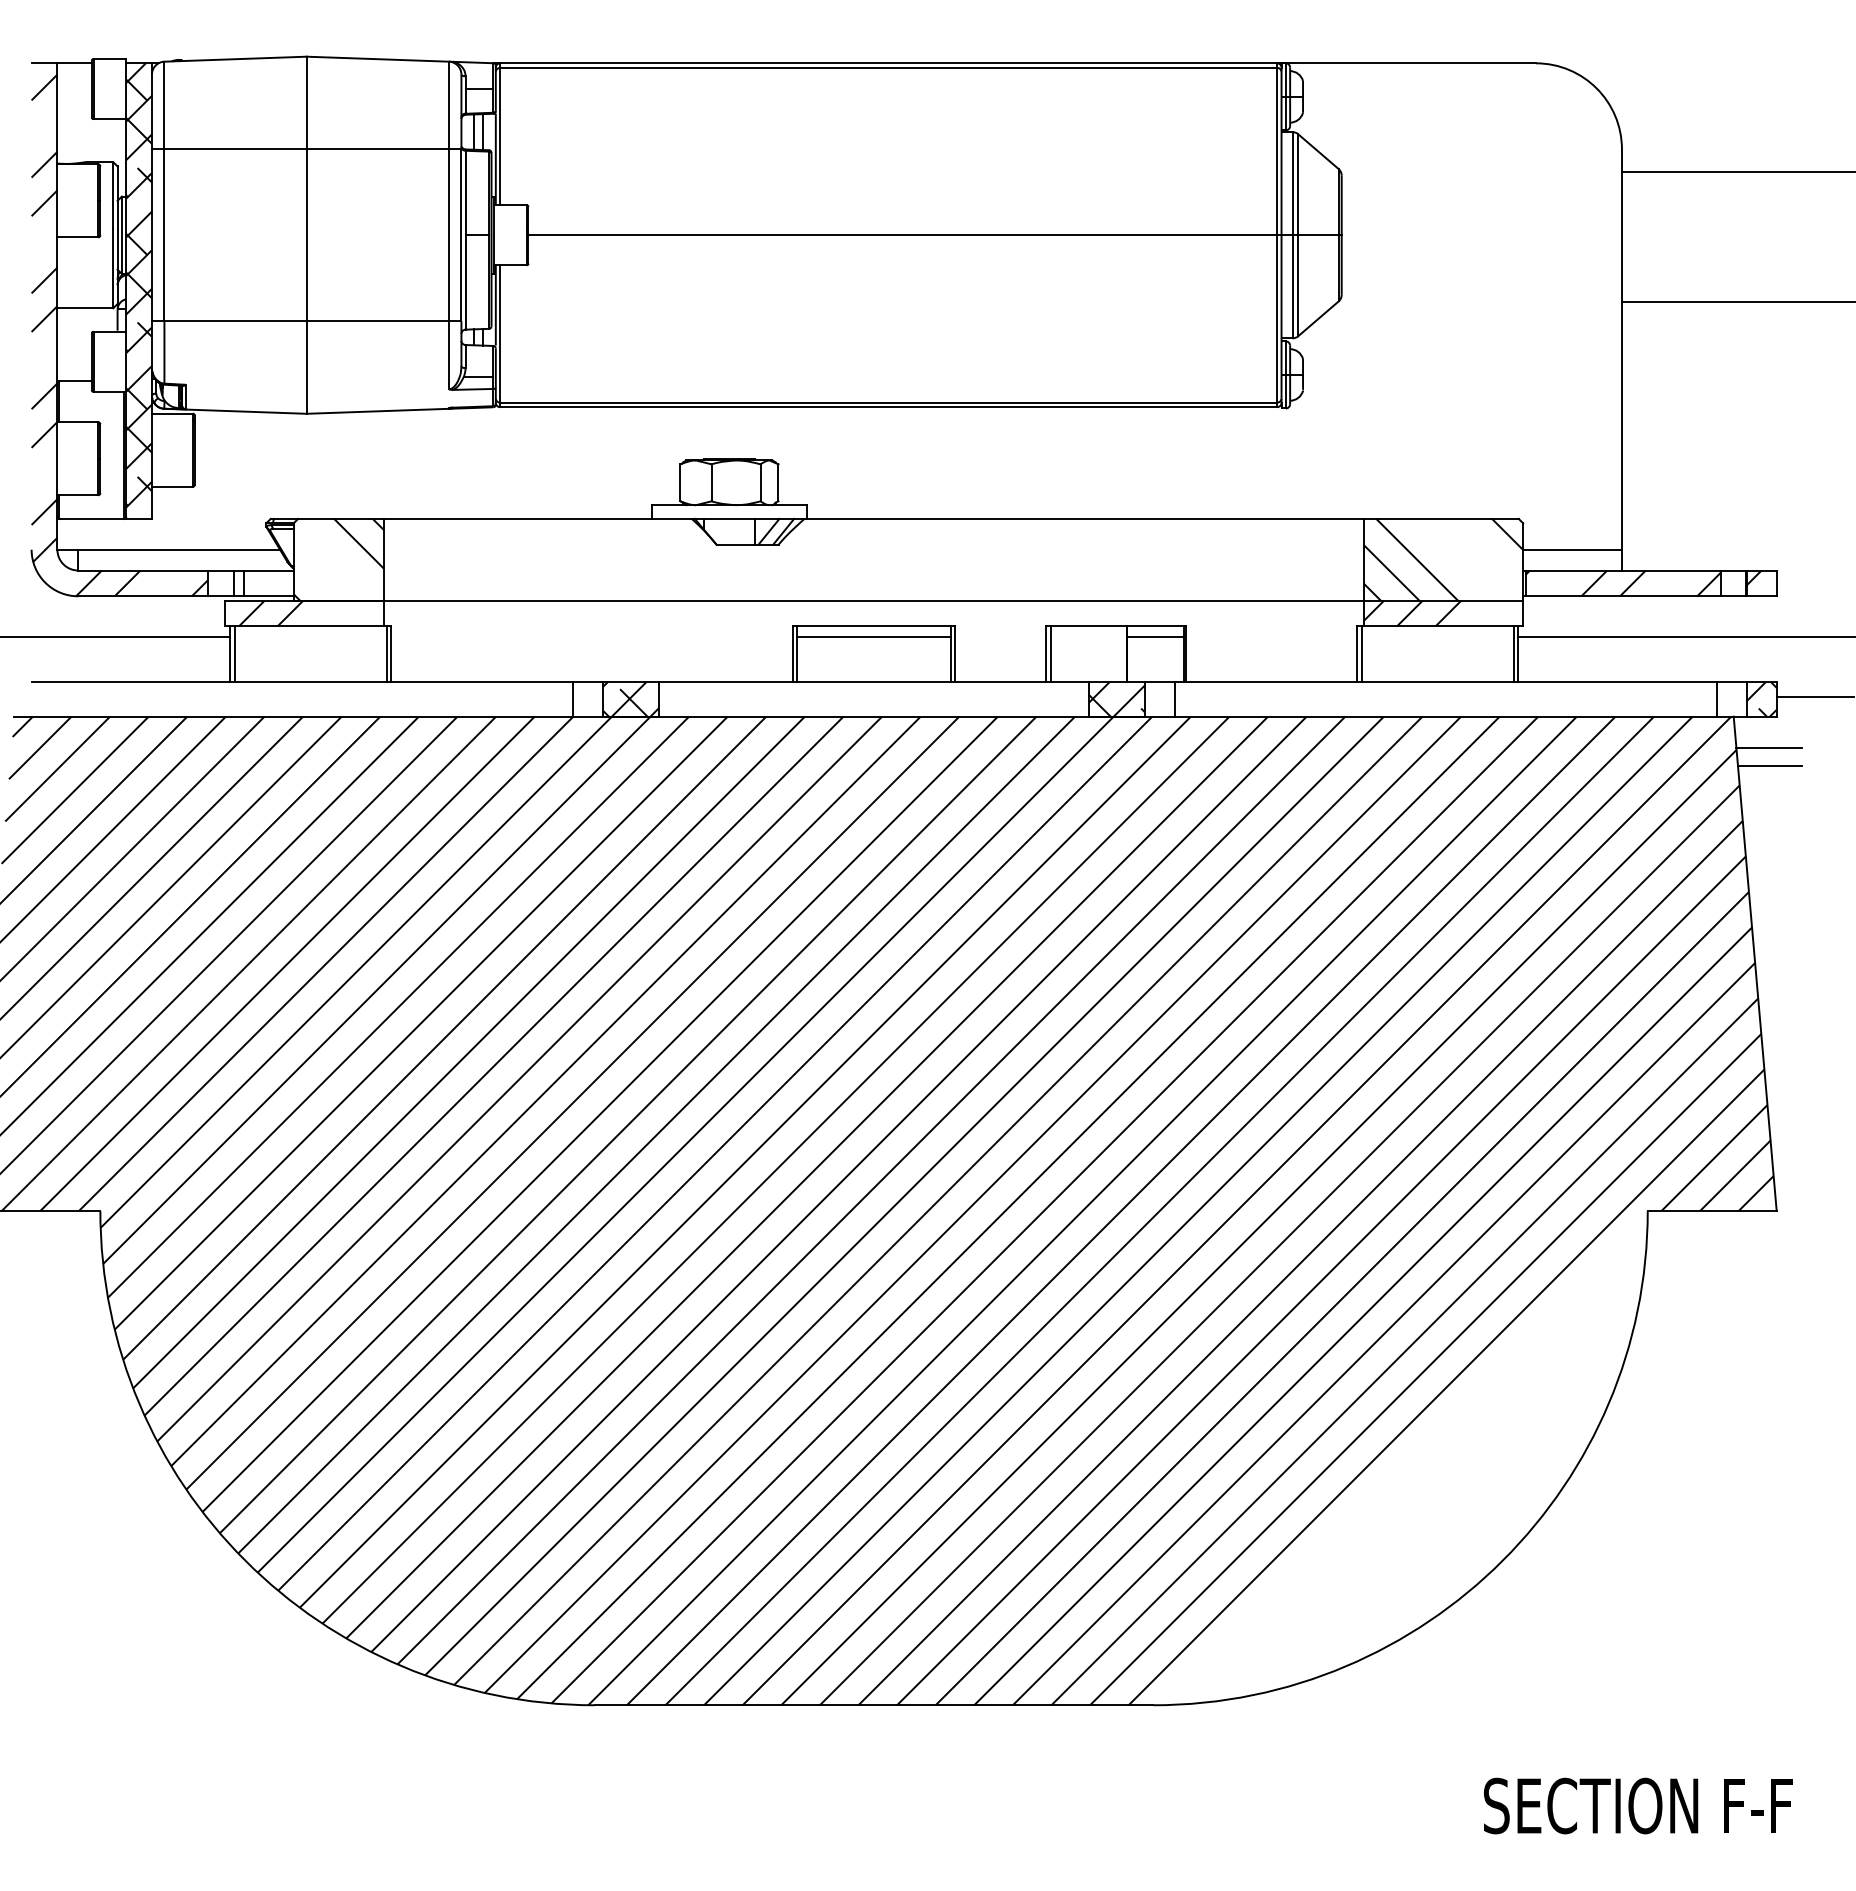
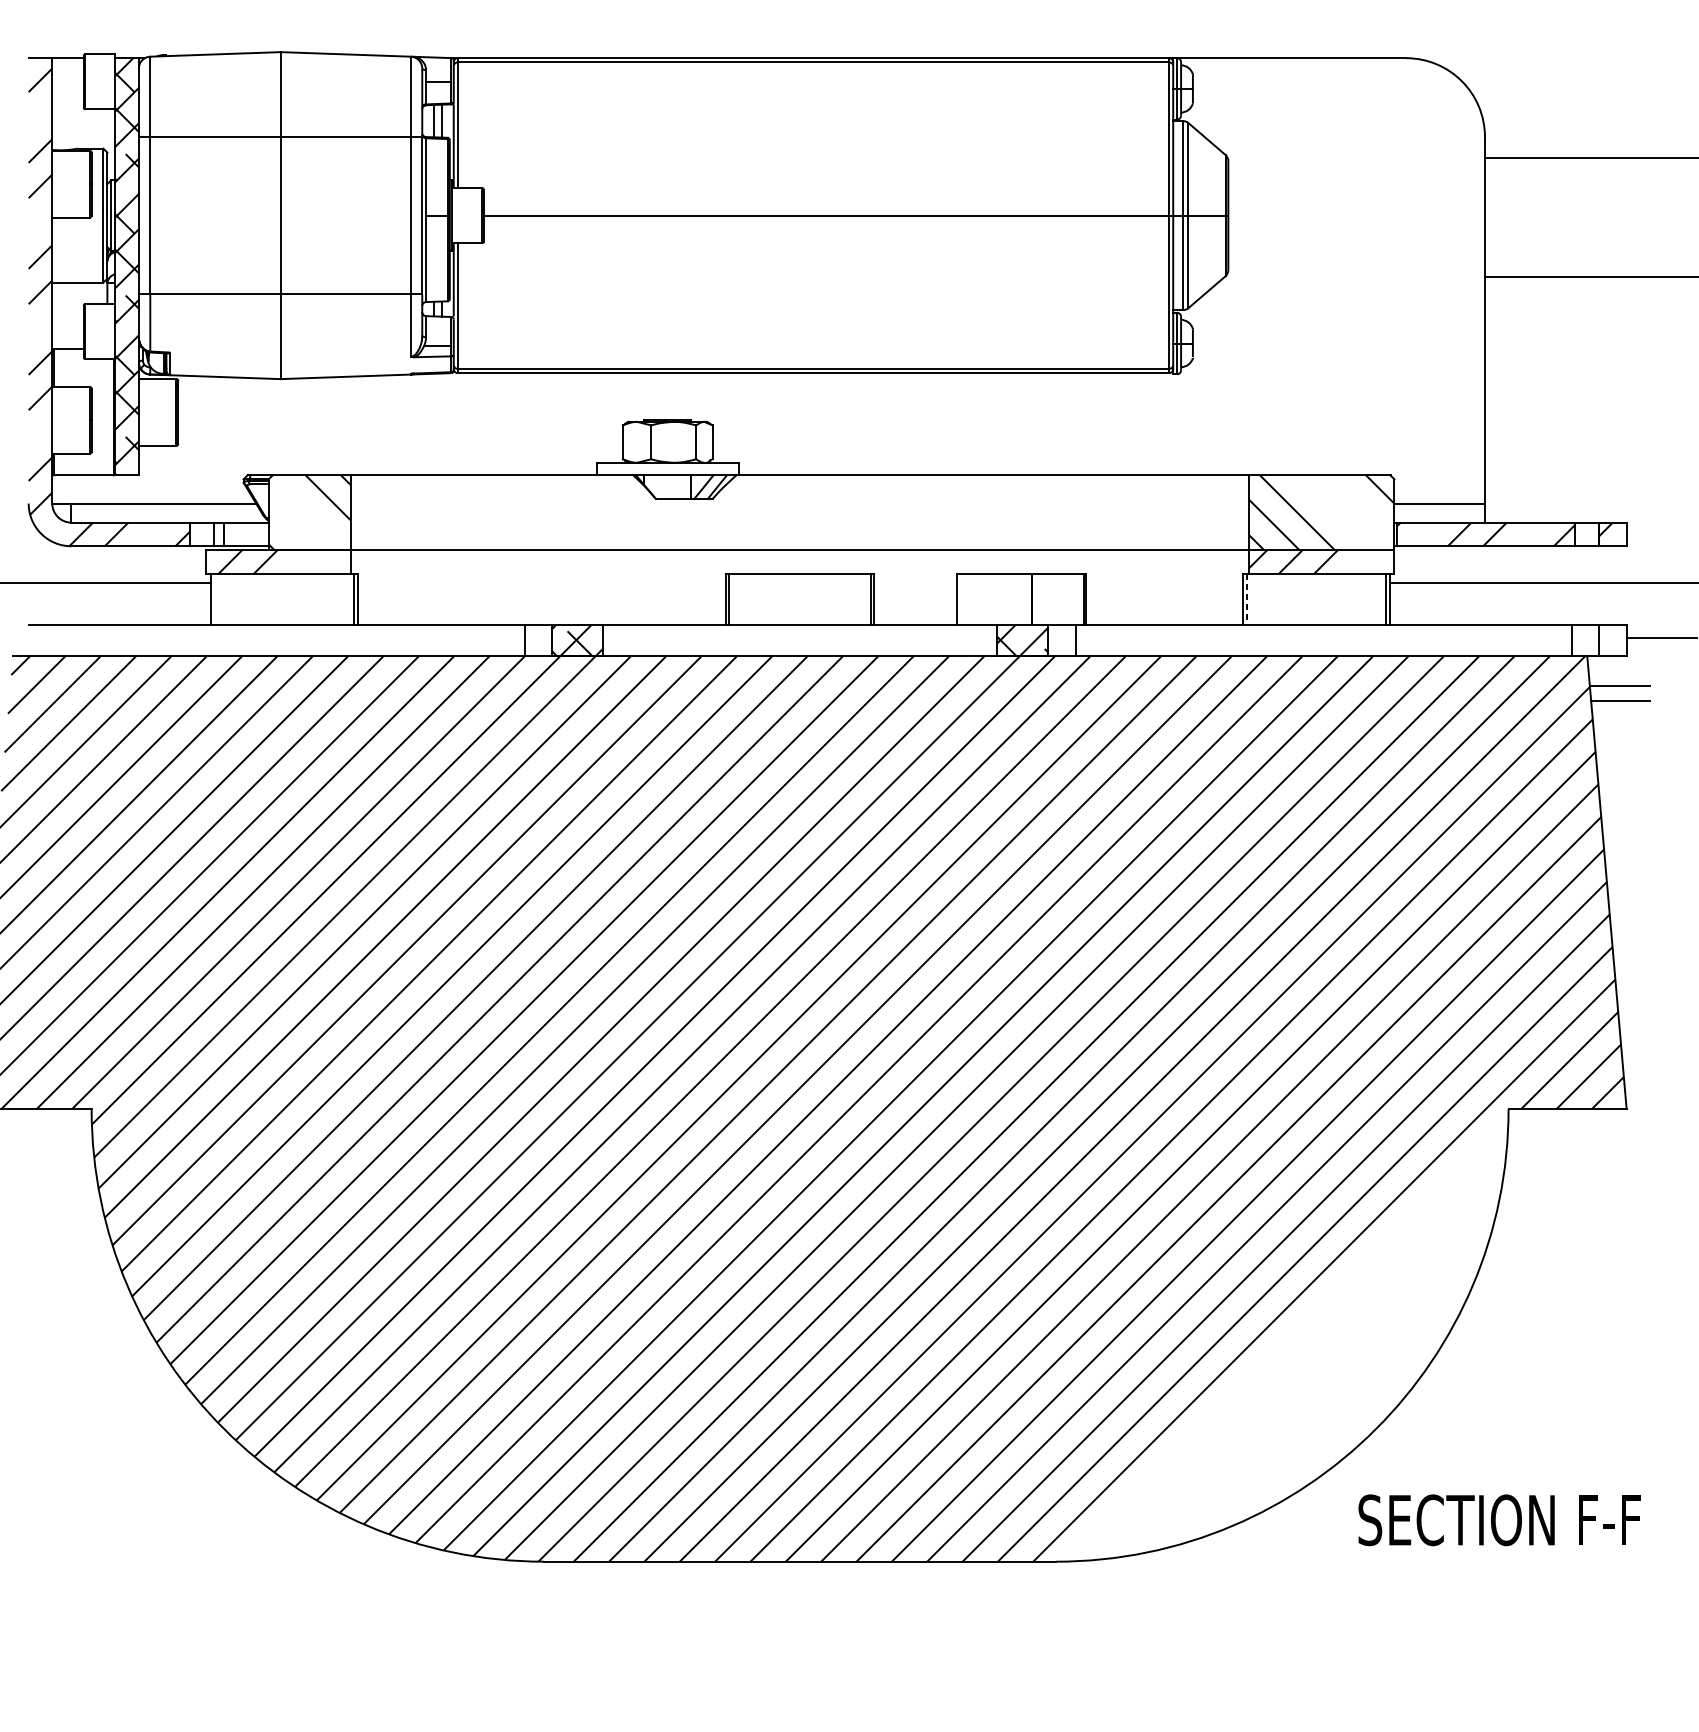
line: (873, 636) -> (799, 583), removed
line: (1155, 636) -> (1057, 583), removed
line: (234, 654) -> (214, 599), removed
line: (1050, 654) -> (961, 599), removed
line: (1361, 654) -> (1246, 599), solid -> dashed
hatch: (1761, 699) -> (1612, 640), removed
text: (1638, 1805) -> (1500, 1519), moved

